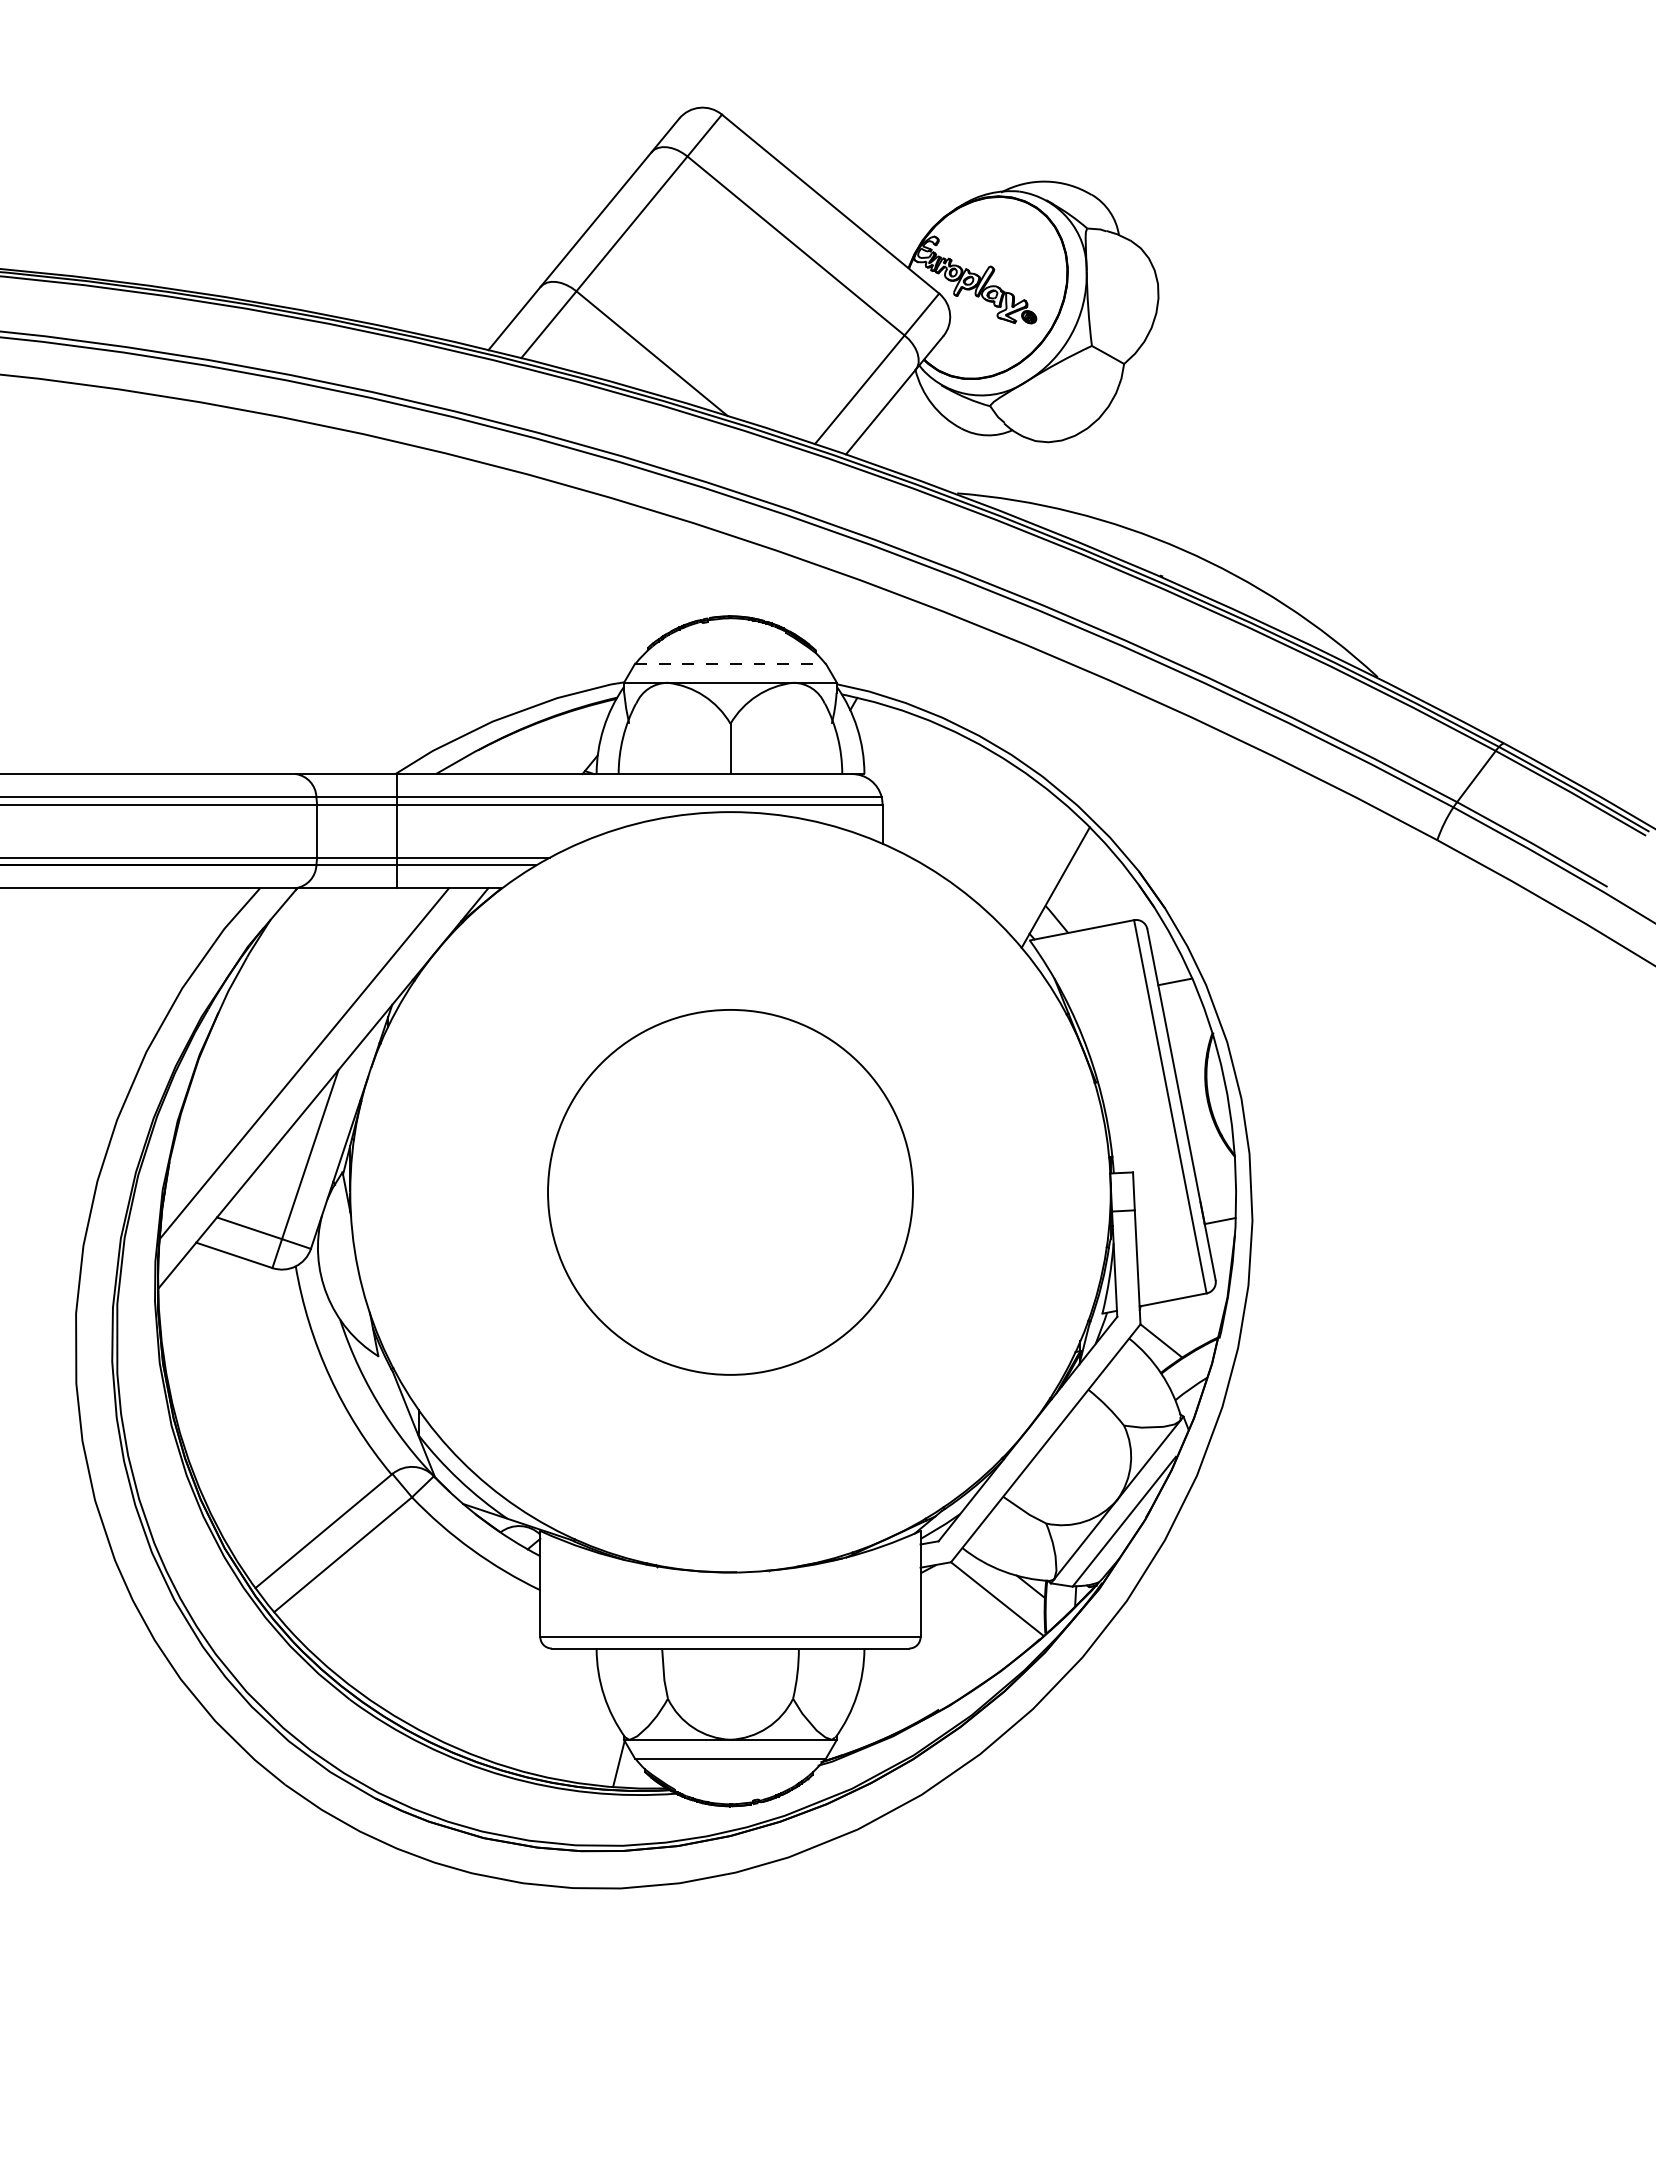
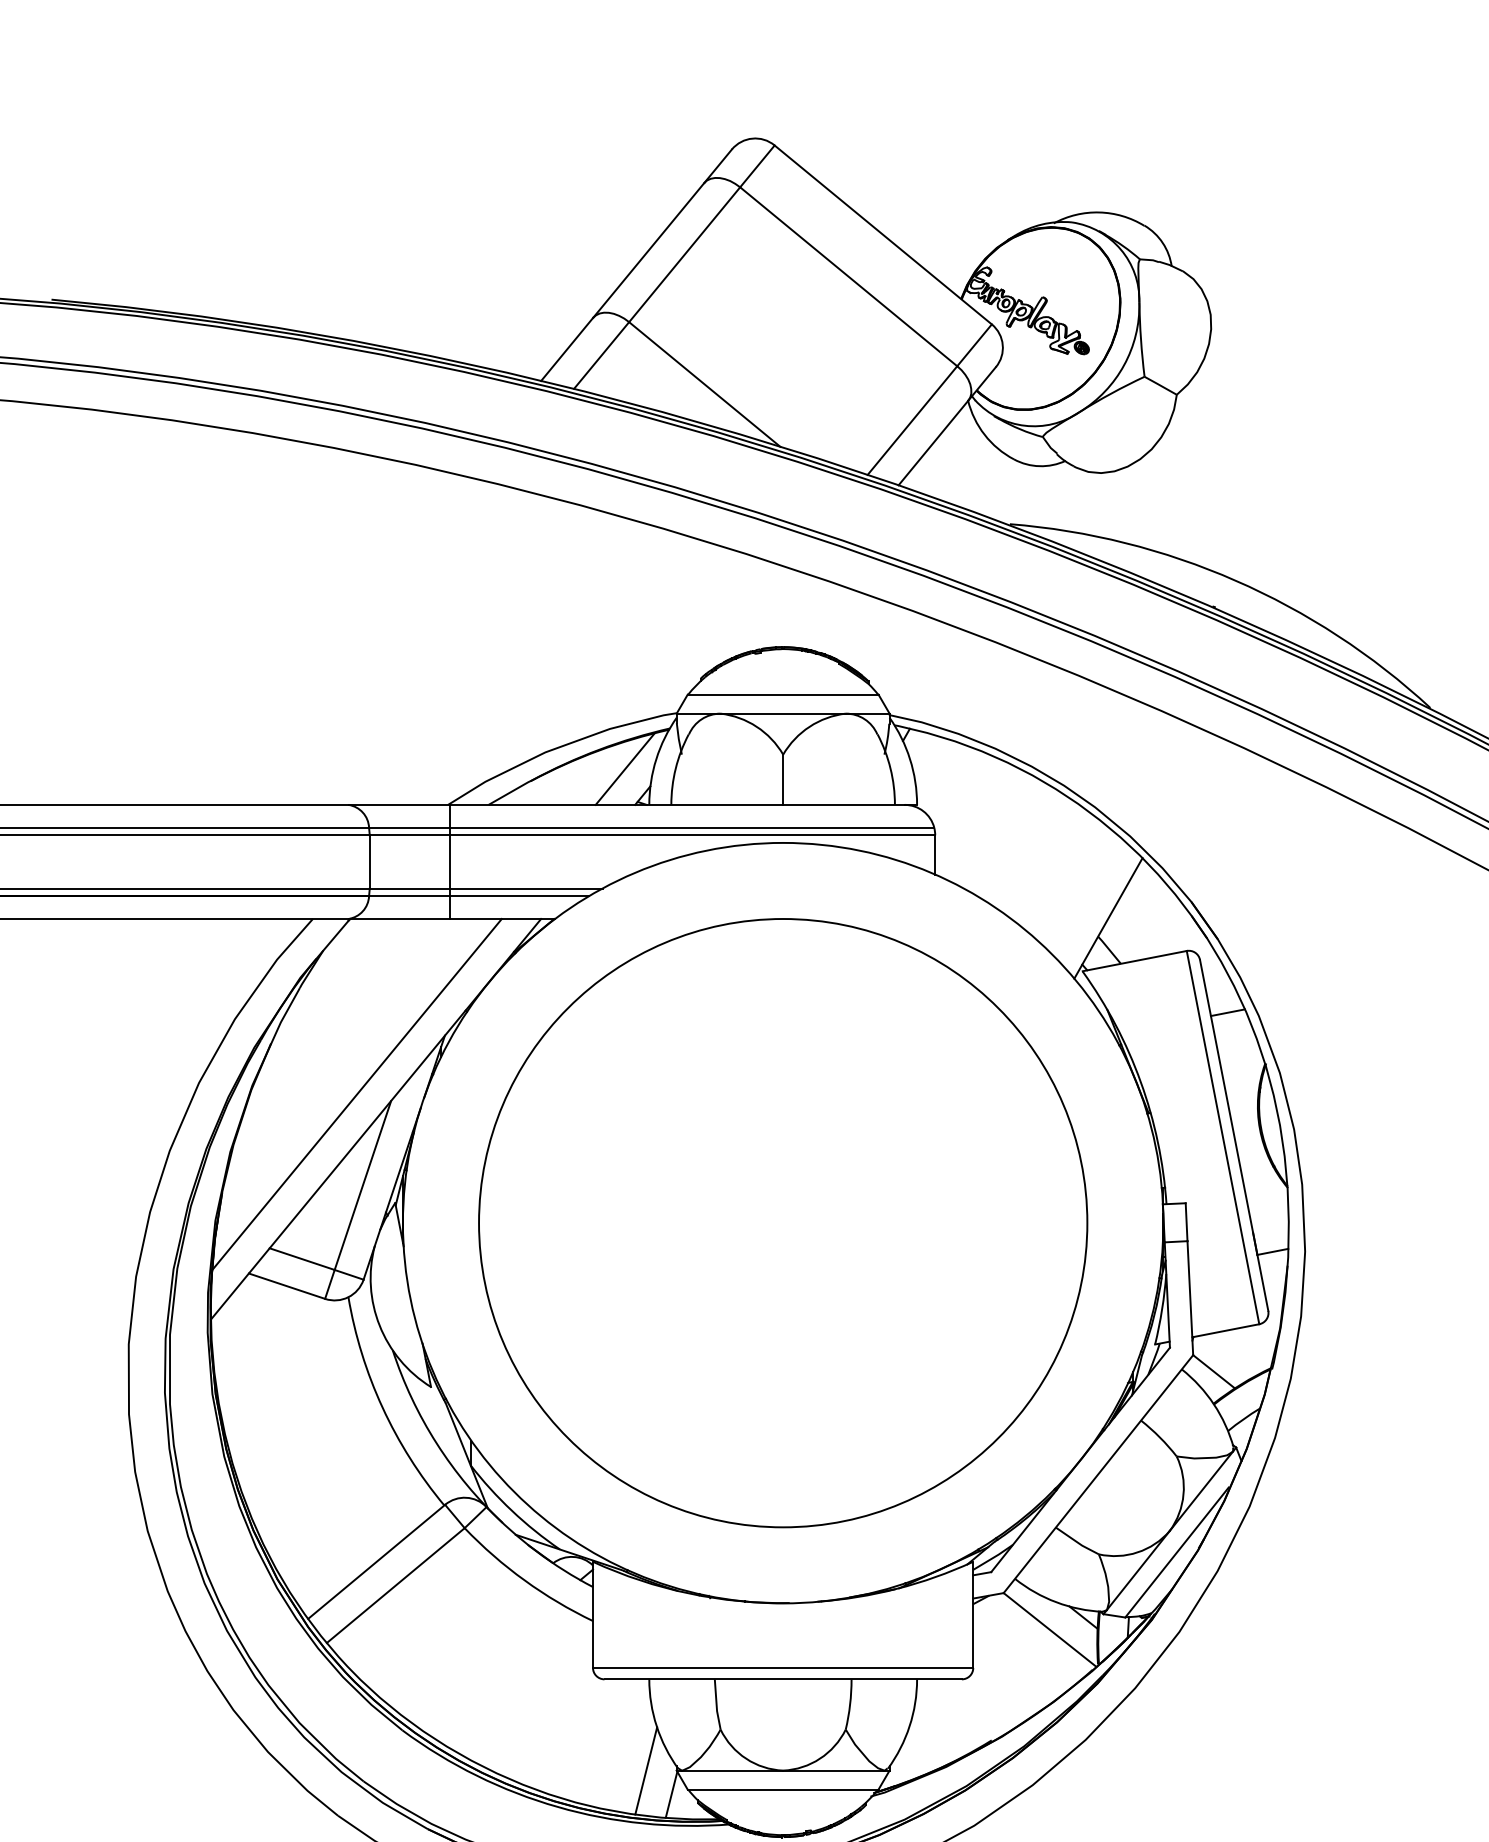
line: (730, 663) -> (783, 694), dashed -> solid
line: (572, 738) -> (625, 769), added
circle: (730, 1192) -> (783, 1223), size x1.67
line: (593, 1739) -> (646, 1770), added

